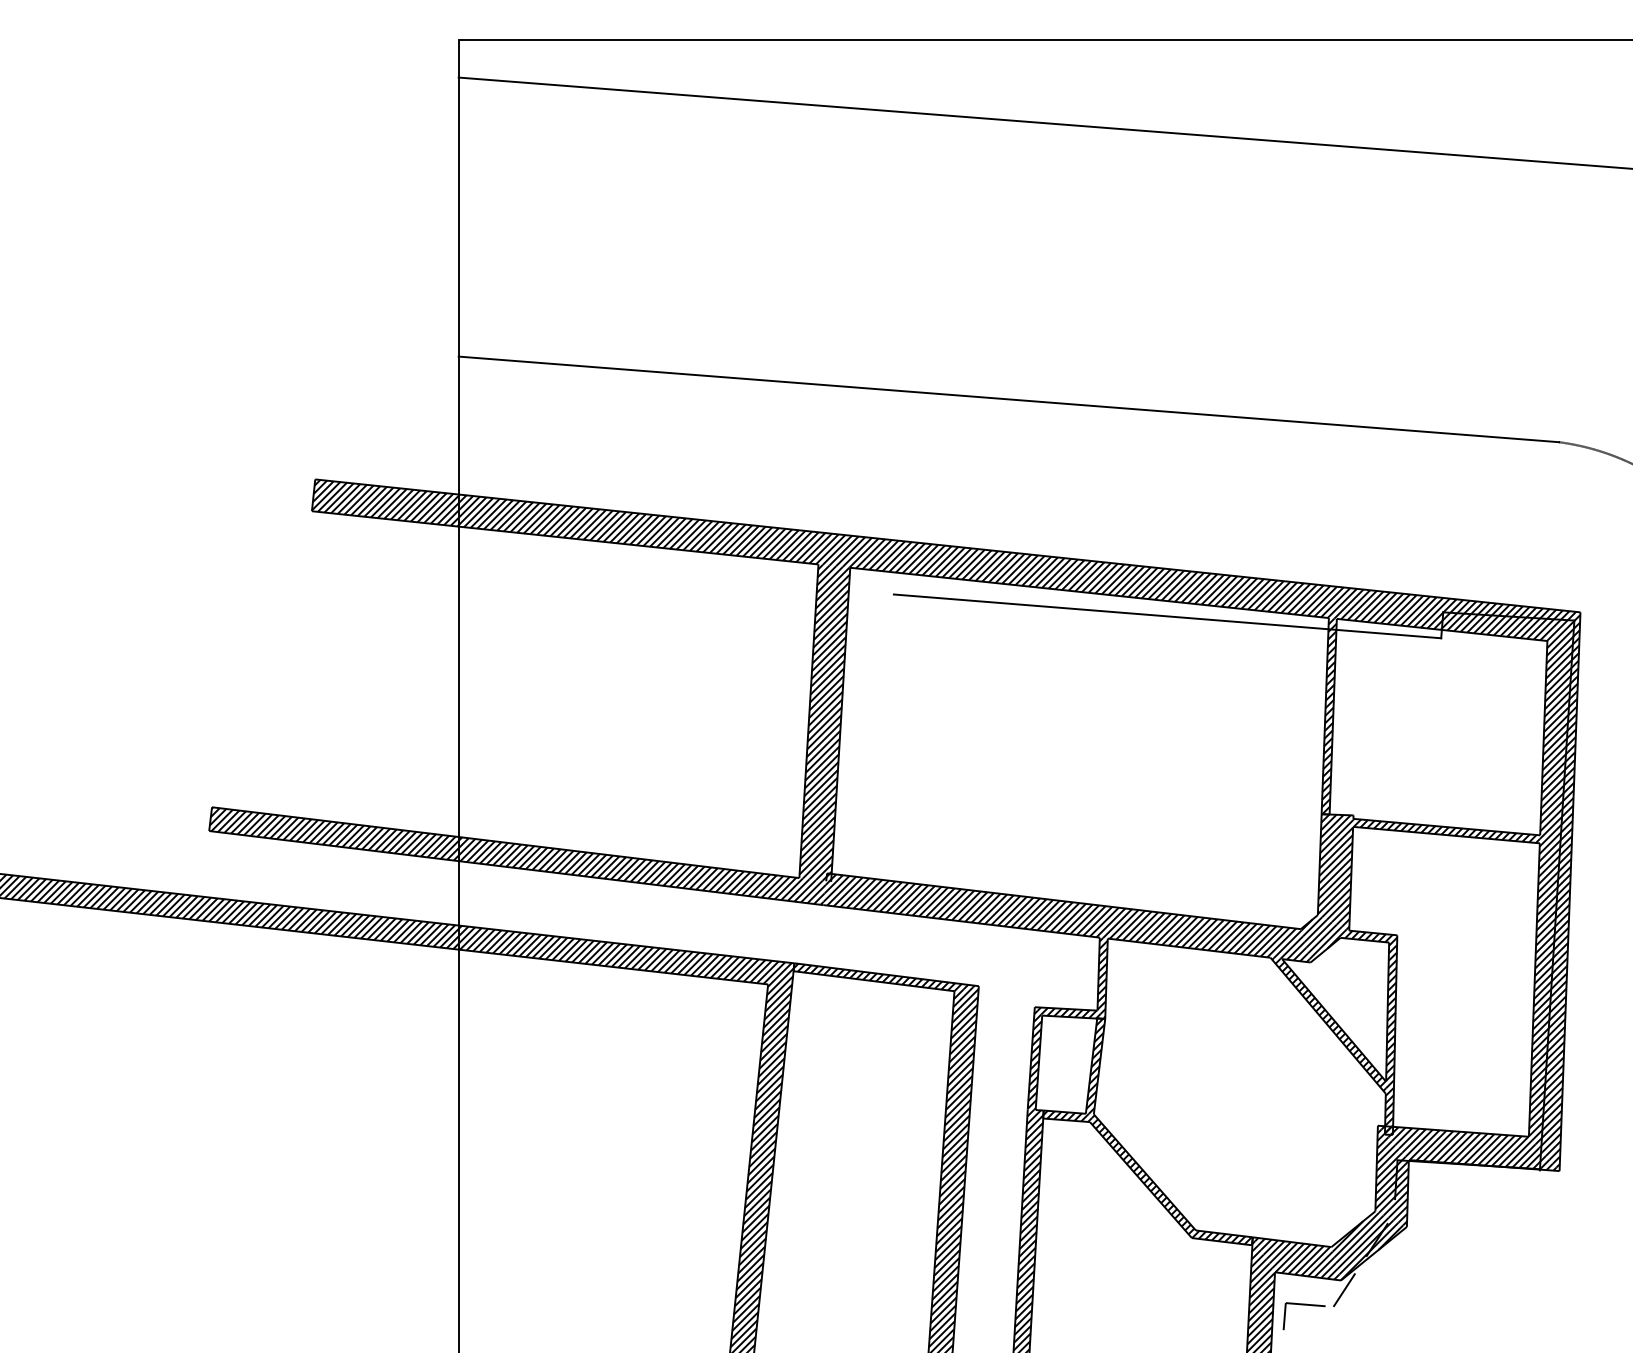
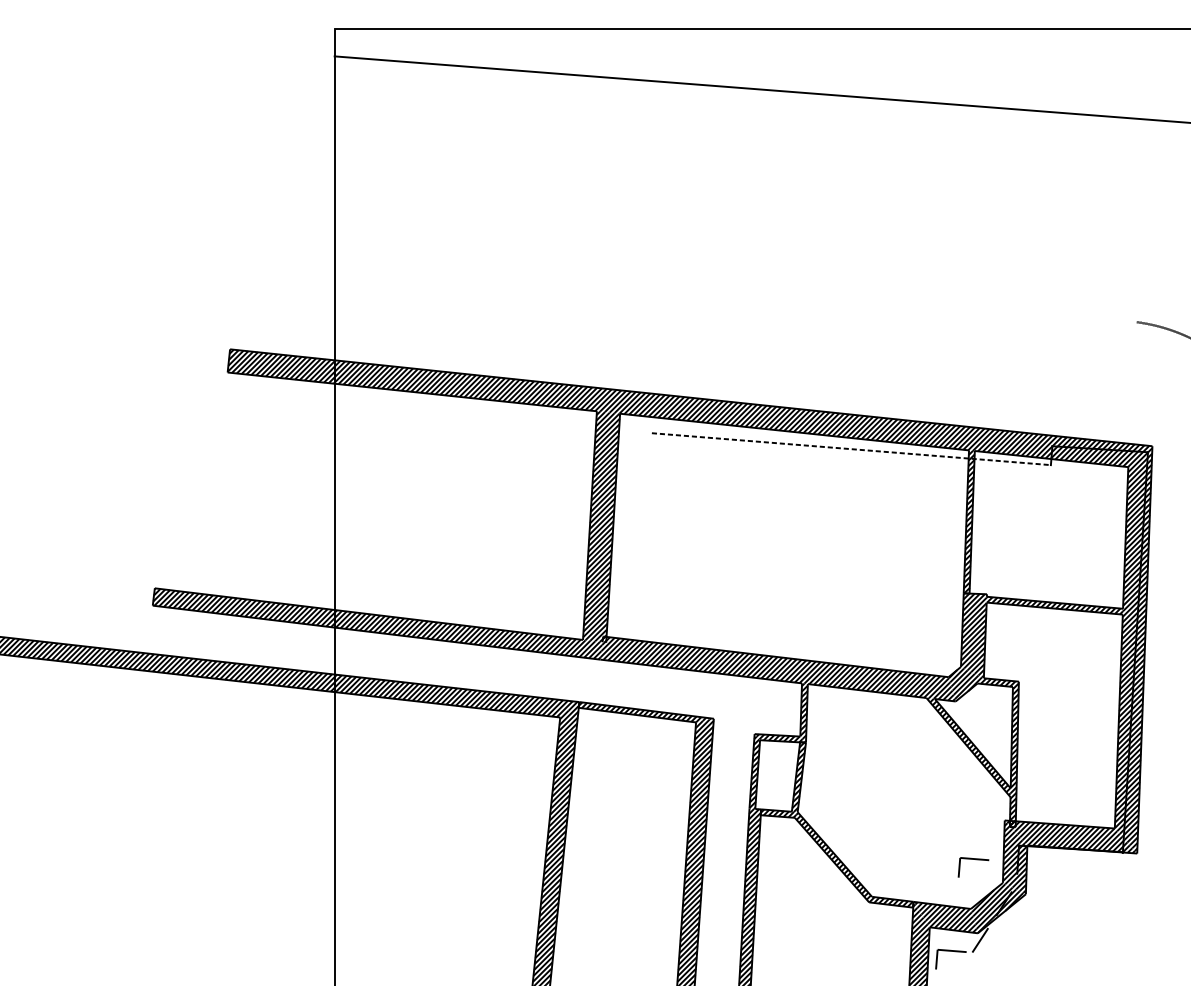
line: (1008, 399) -> (735, 291), removed
line: (1167, 616) -> (851, 449), solid -> dashed
part: (1334, 1179) -> (973, 859), added

